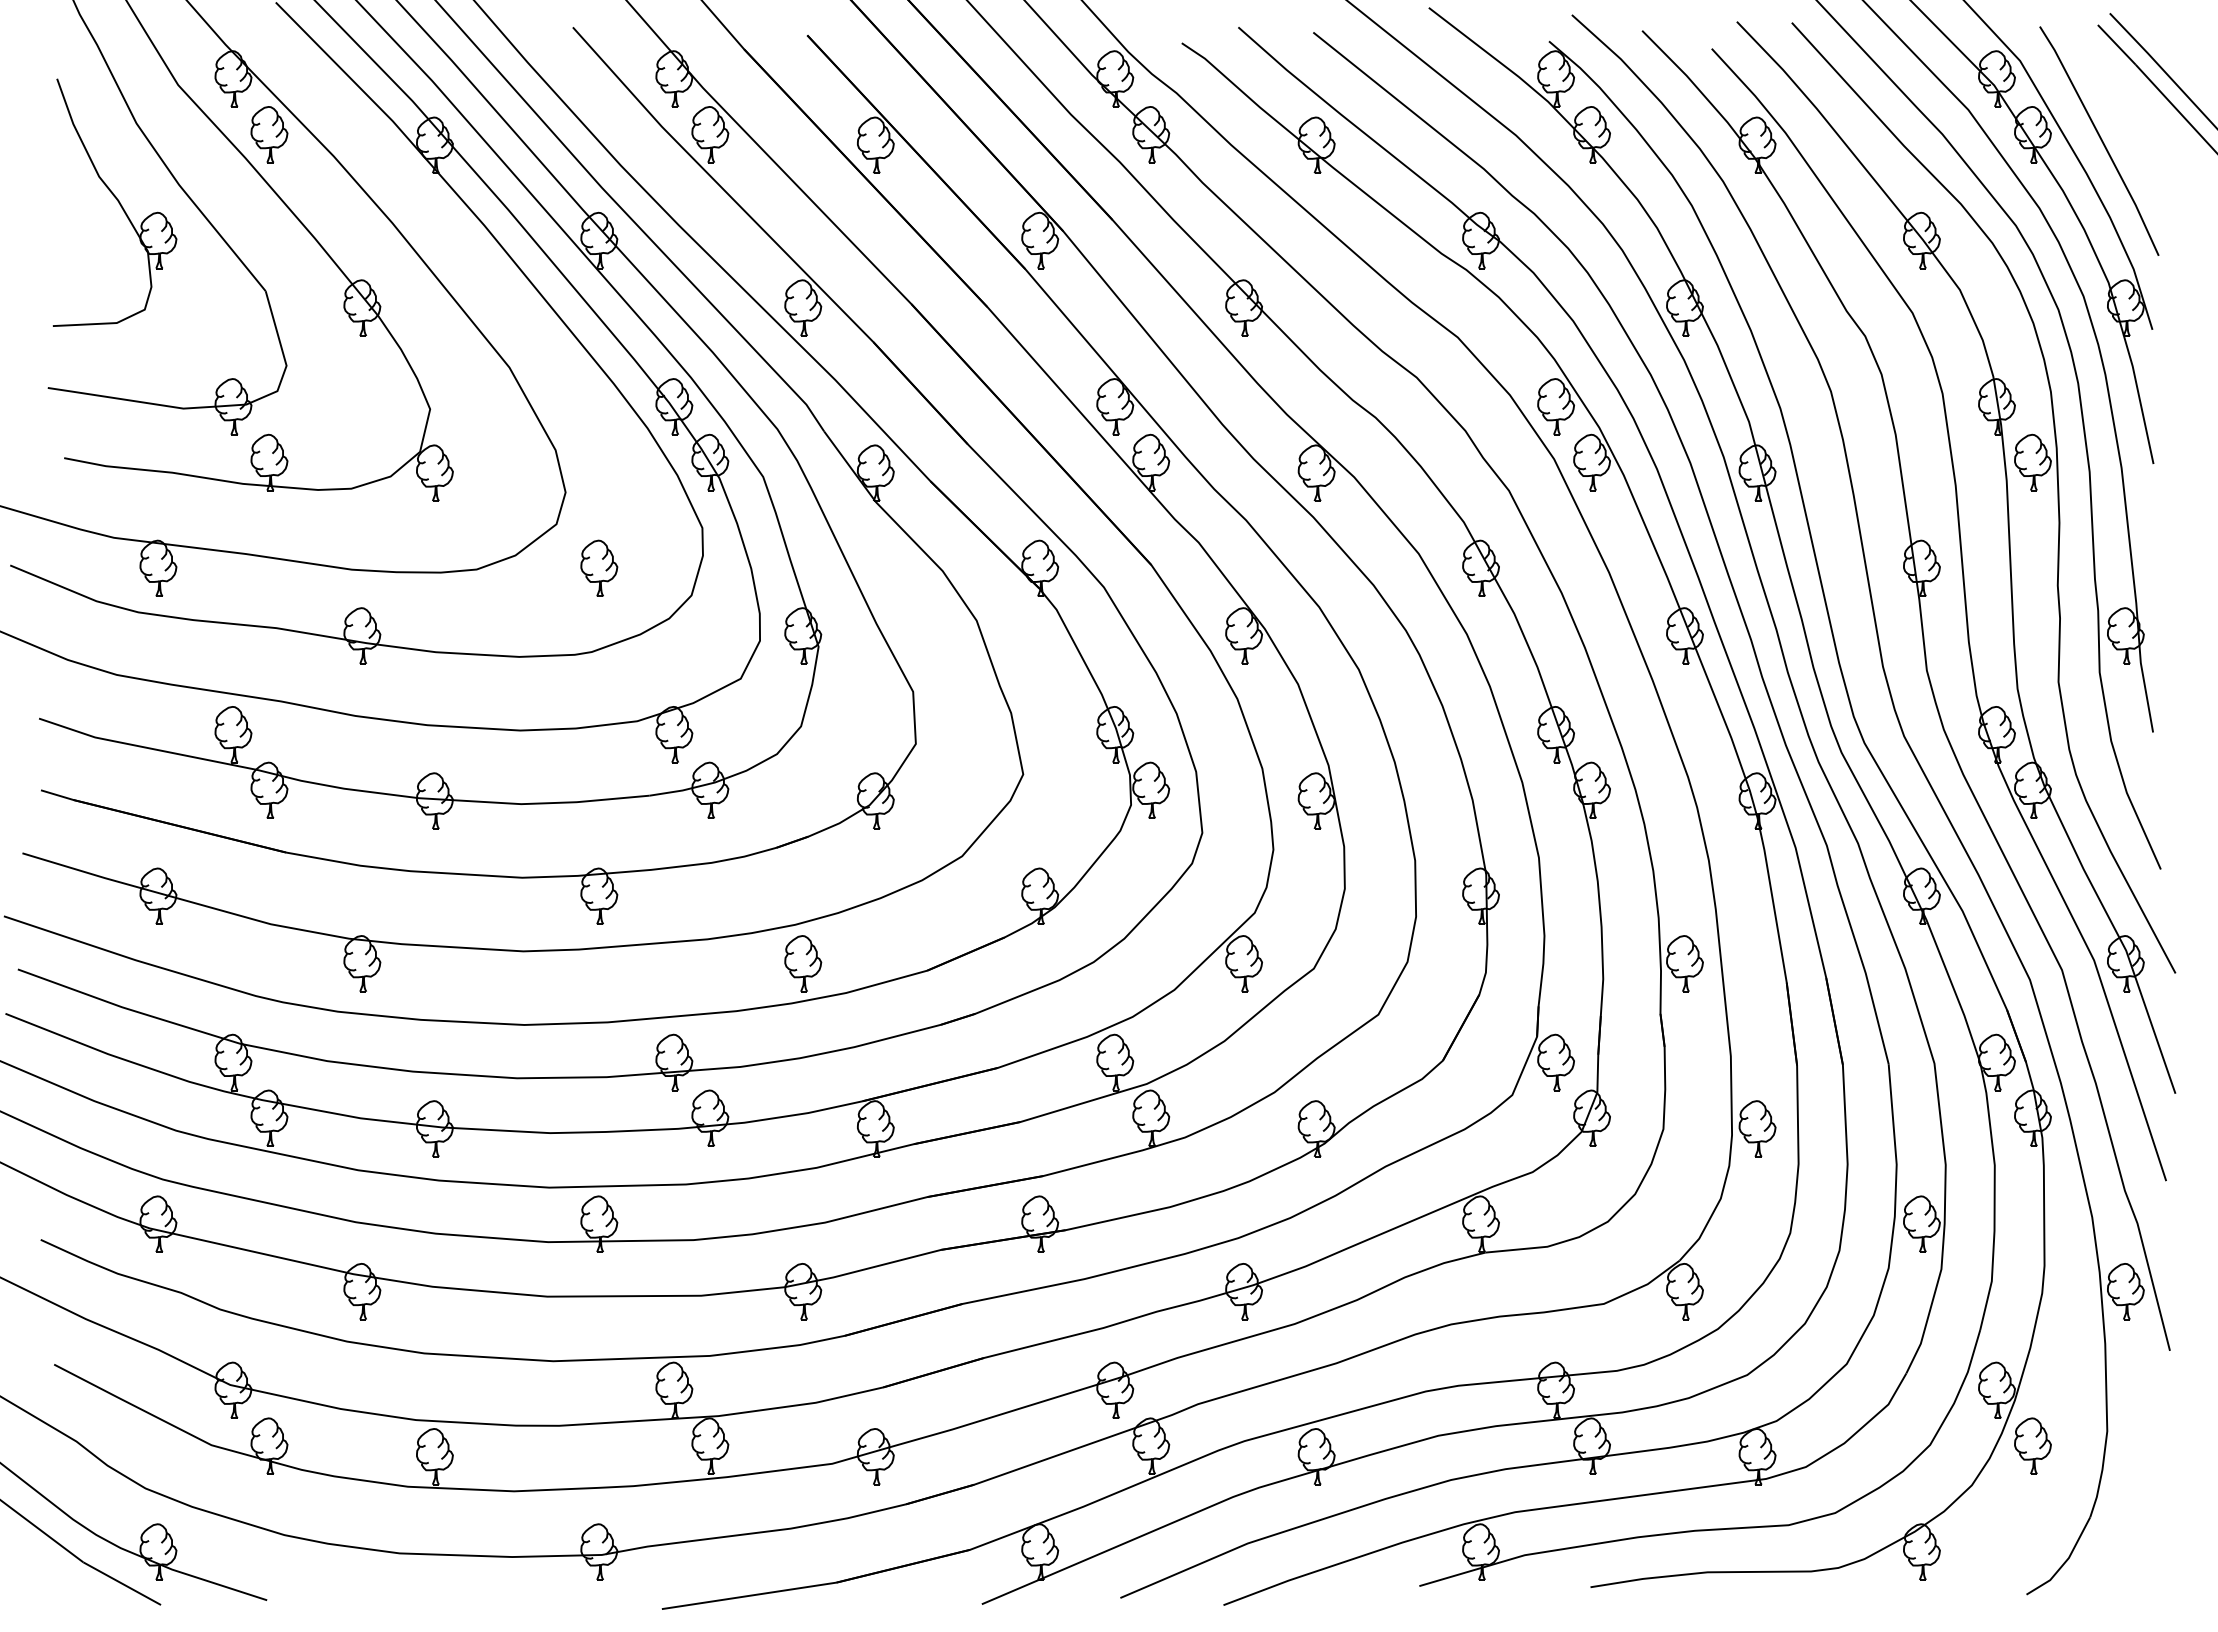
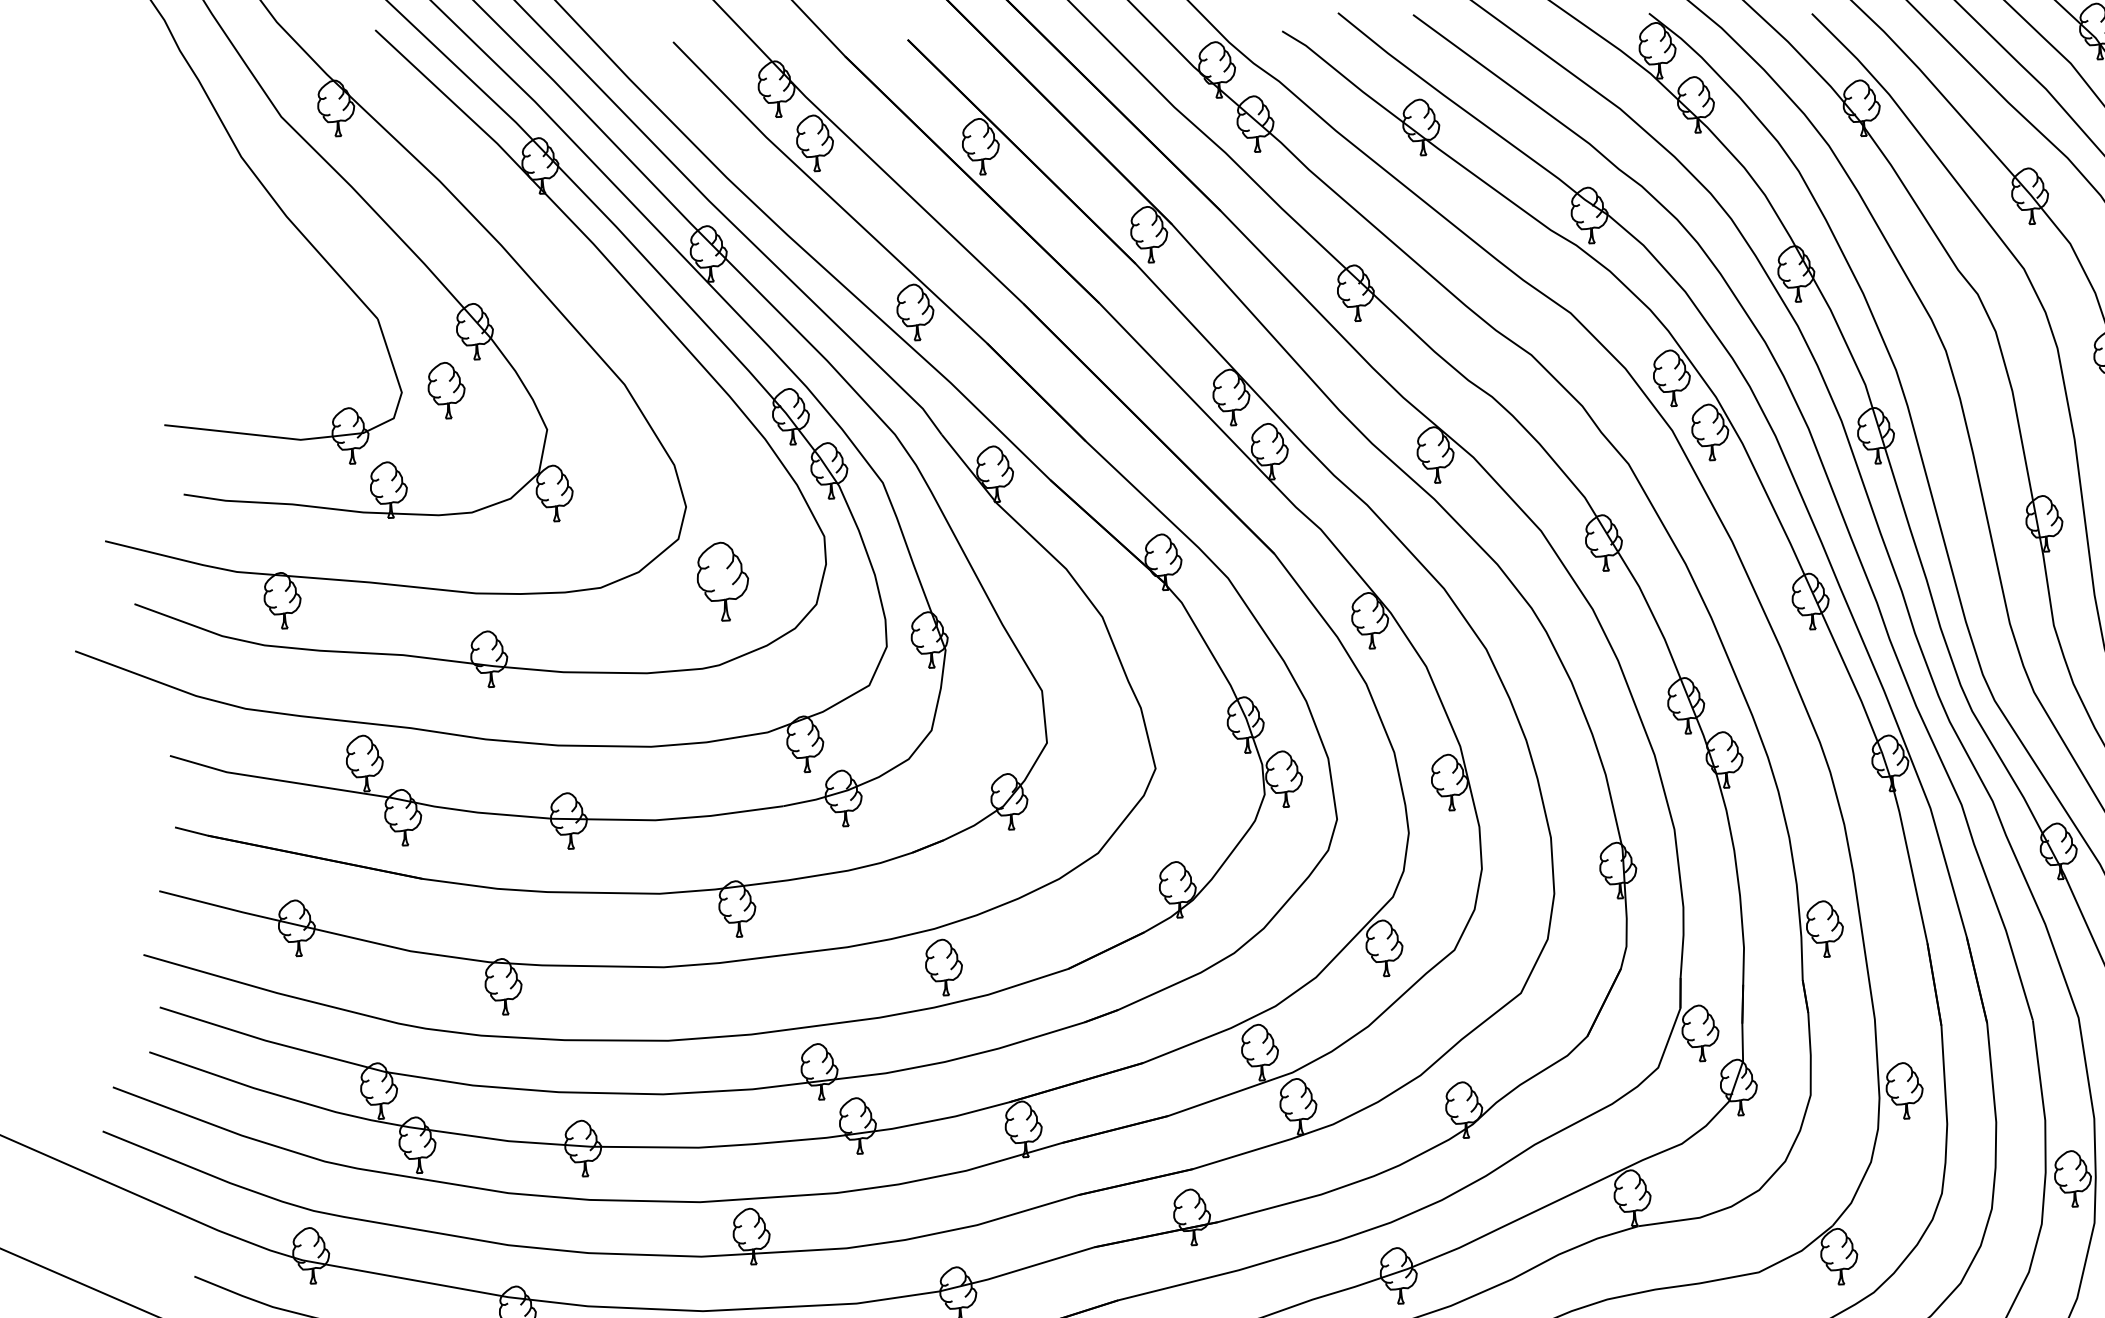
part: (269, 134) -> (446, 390), moved
part: (114, 202) -> (222, 236), removed
part: (599, 567) -> (723, 580), size x1.4

